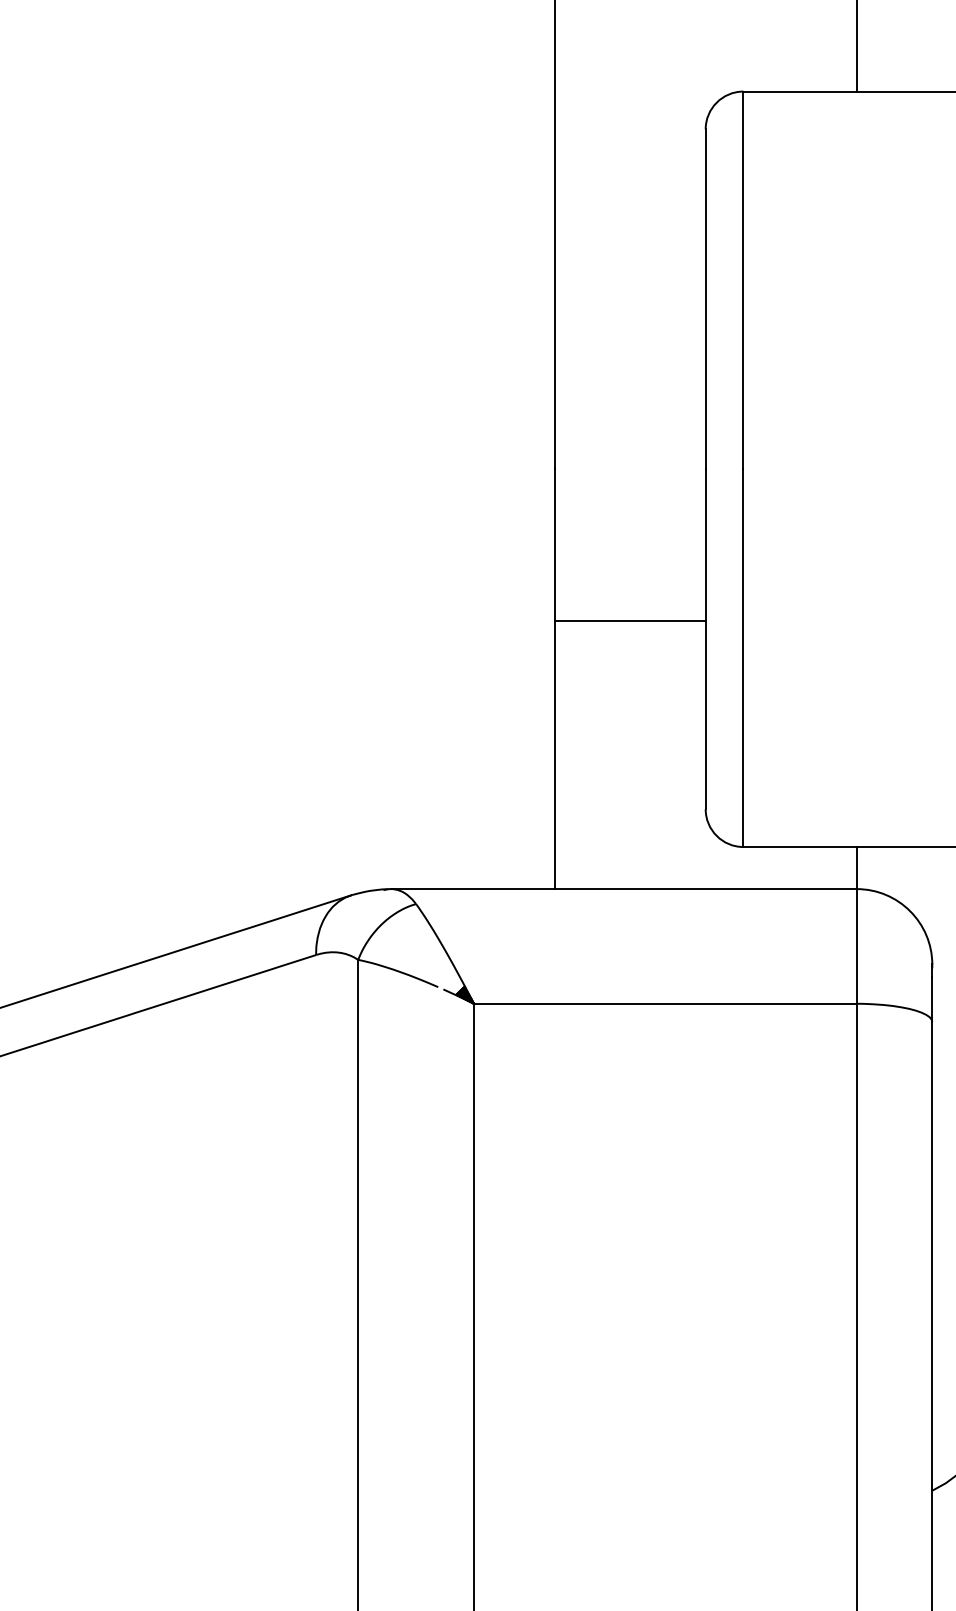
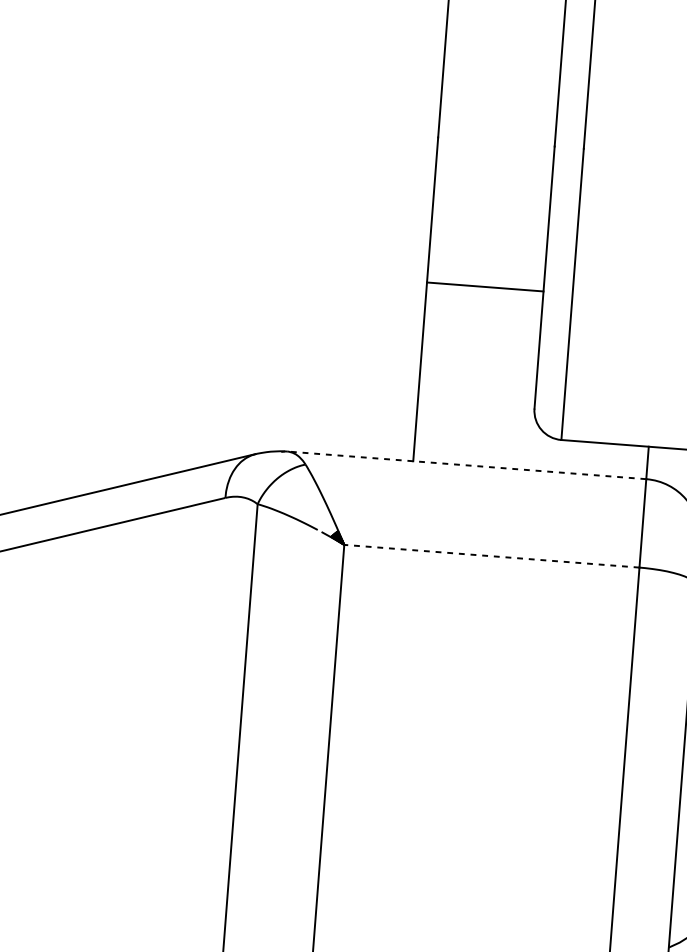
line: (629, 621) -> (484, 287), moved
line: (623, 889) -> (466, 465), solid -> dashed
line: (664, 1003) -> (491, 555), solid -> dashed

